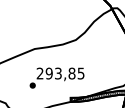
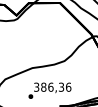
text: (60, 72) -> (52, 86), 293,85 -> 386,36

